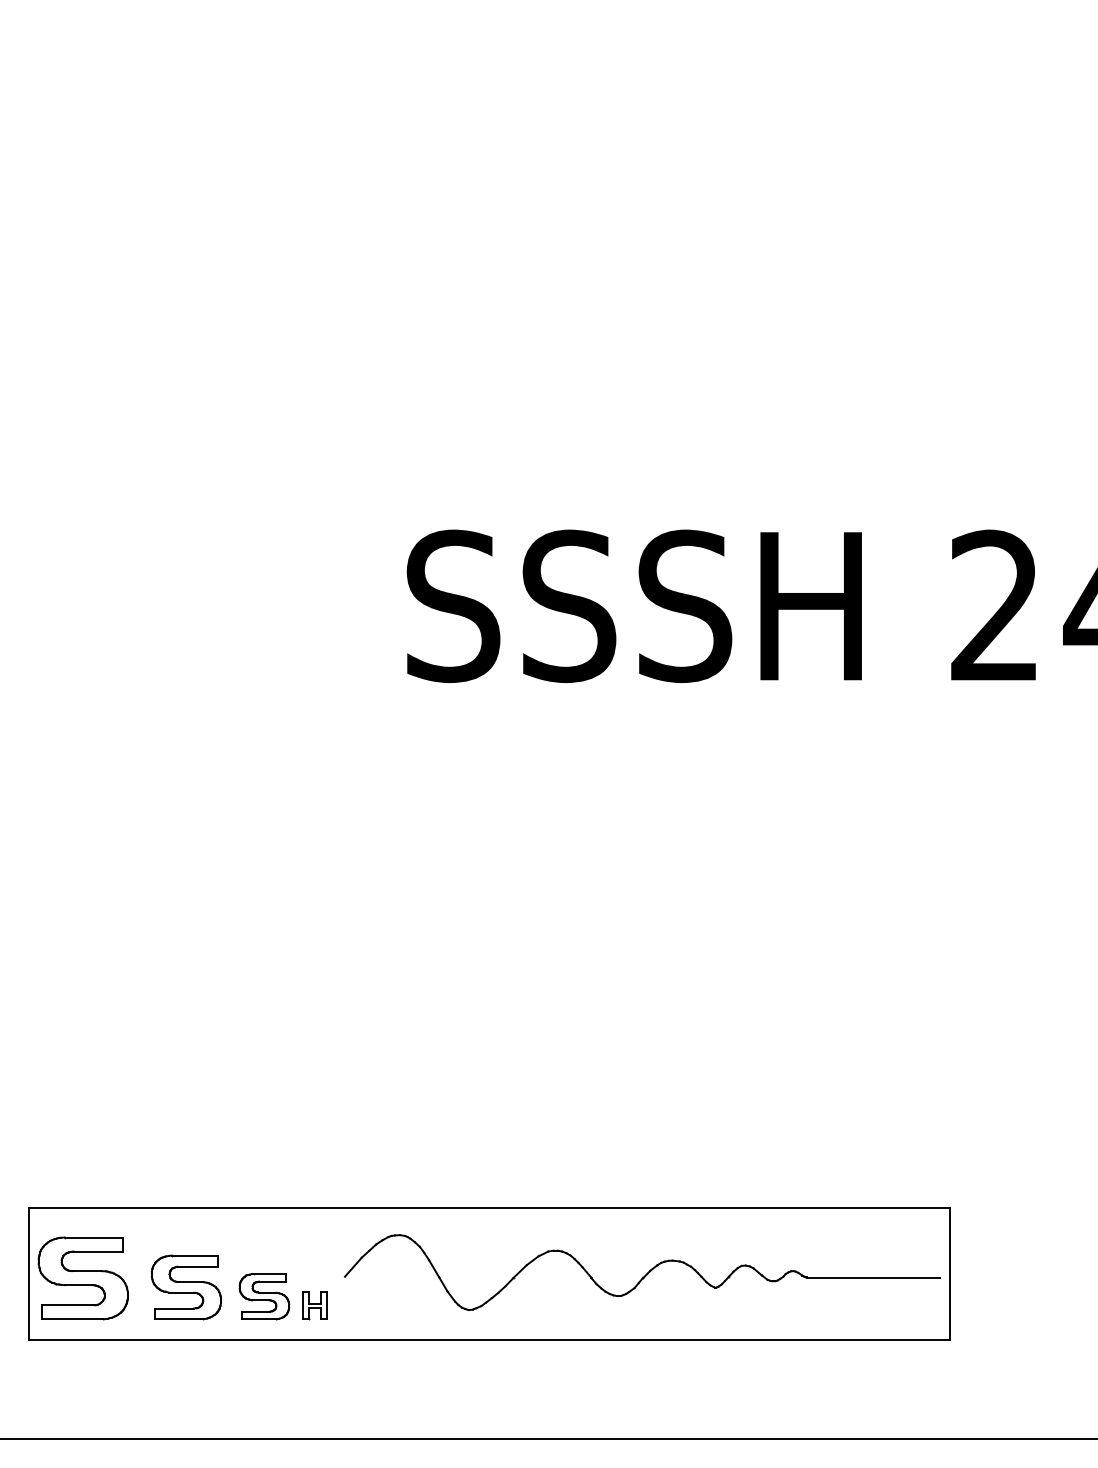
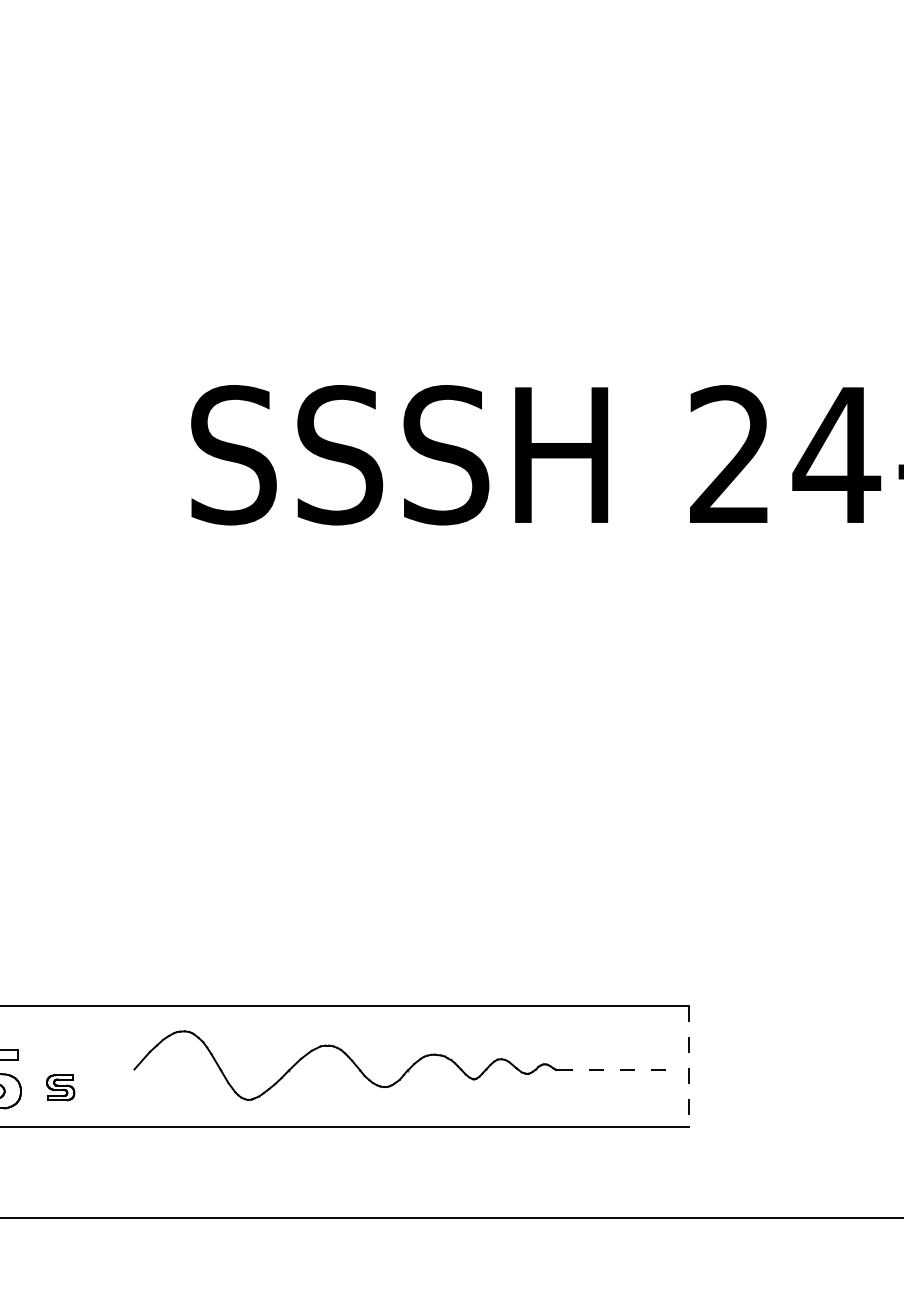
line: (949, 1274) -> (688, 1067), solid -> dashed
line: (873, 1277) -> (618, 1070), solid -> dashed
part: (264, 1296) -> (60, 1087), size x0.6
part: (314, 1305) -> (106, 1095), removed

